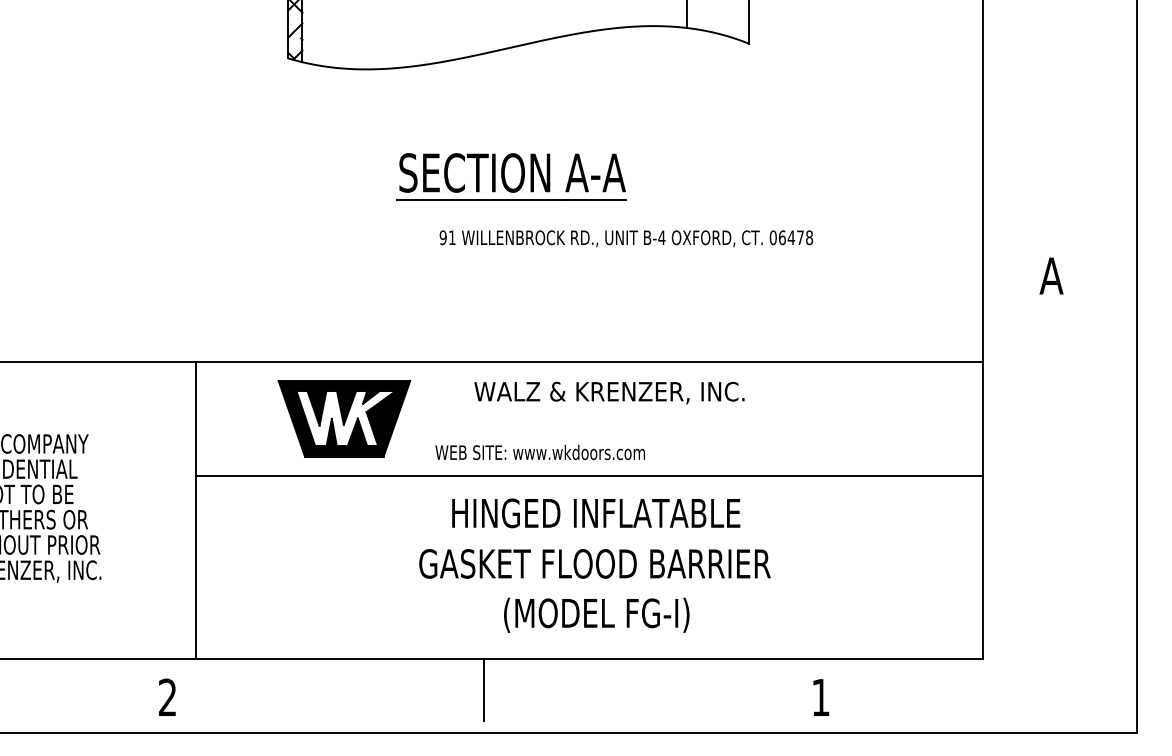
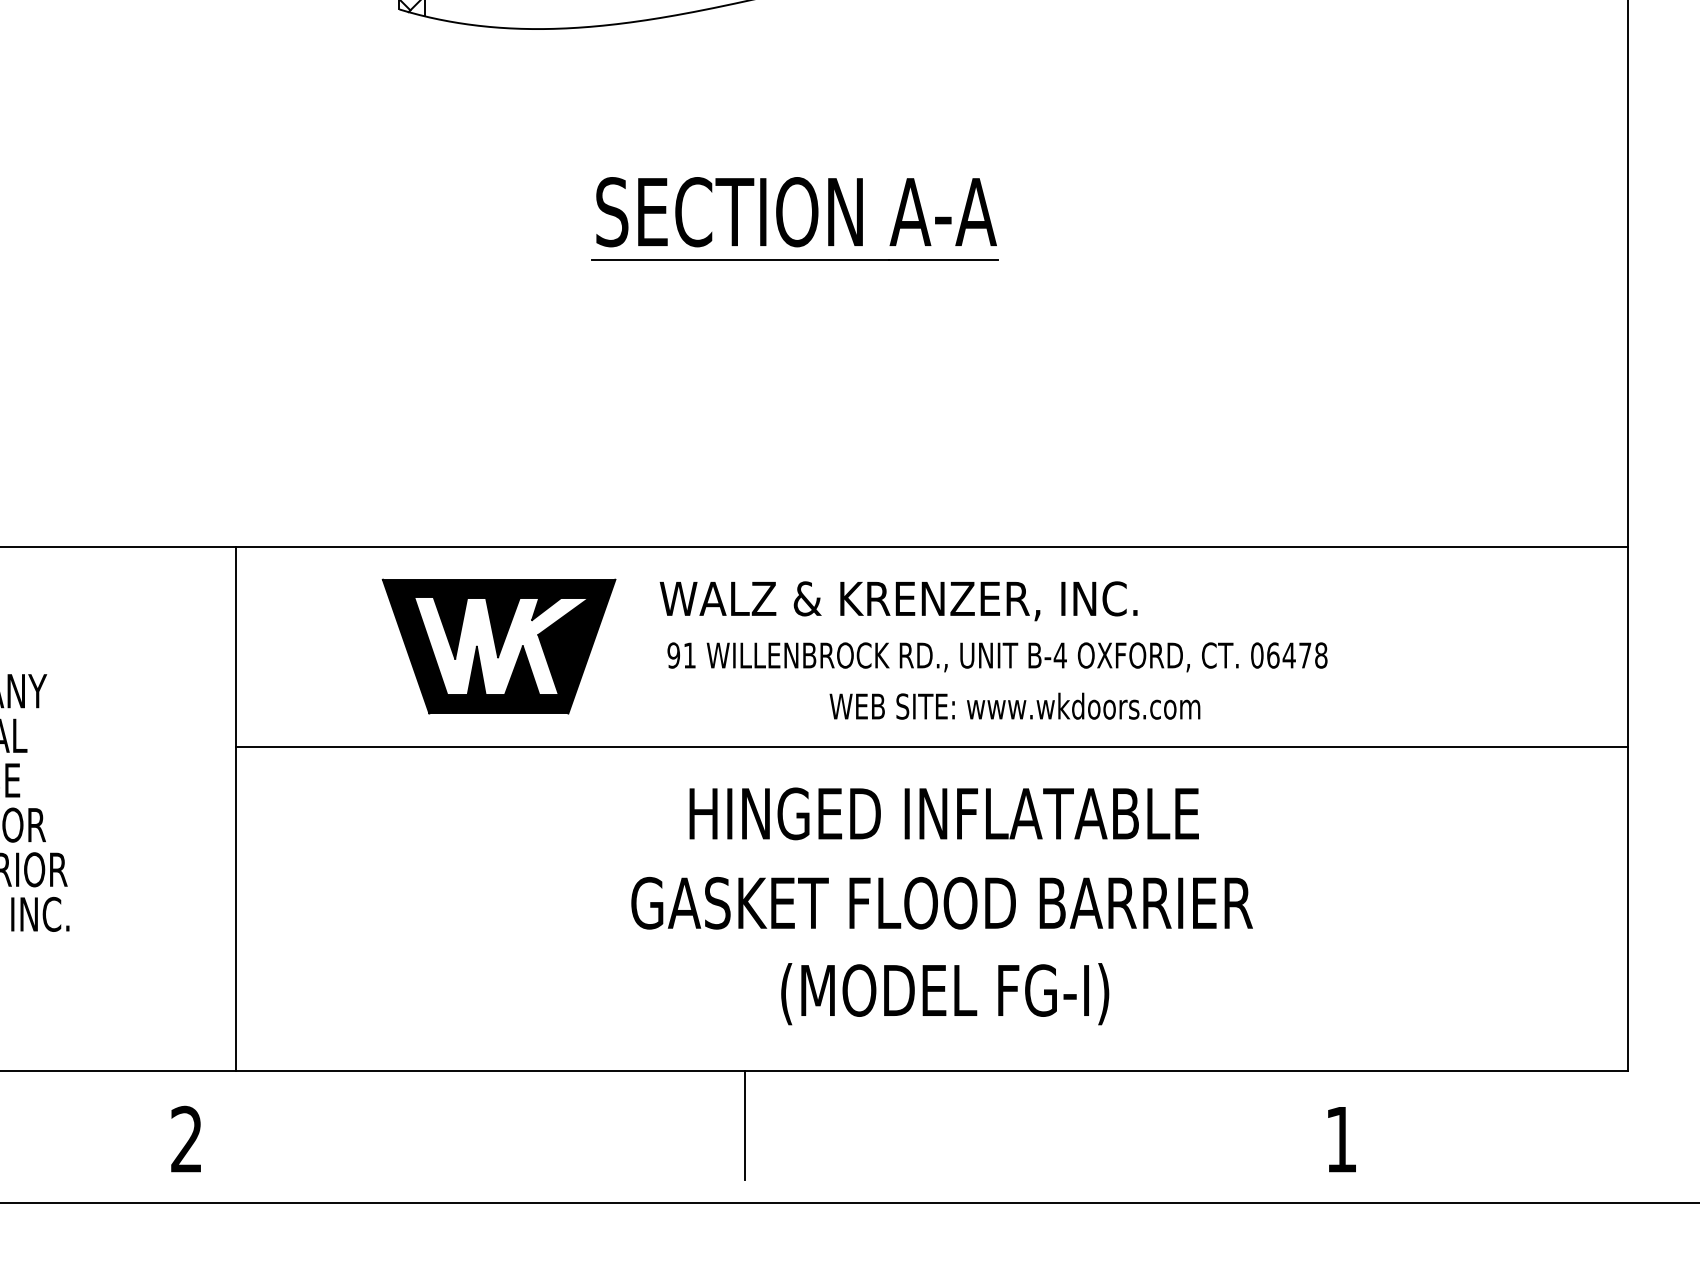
text: (625, 238) -> (995, 656), moved
text: (609, 392) -> (898, 600), moved
text: (539, 452) -> (1013, 706), moved

